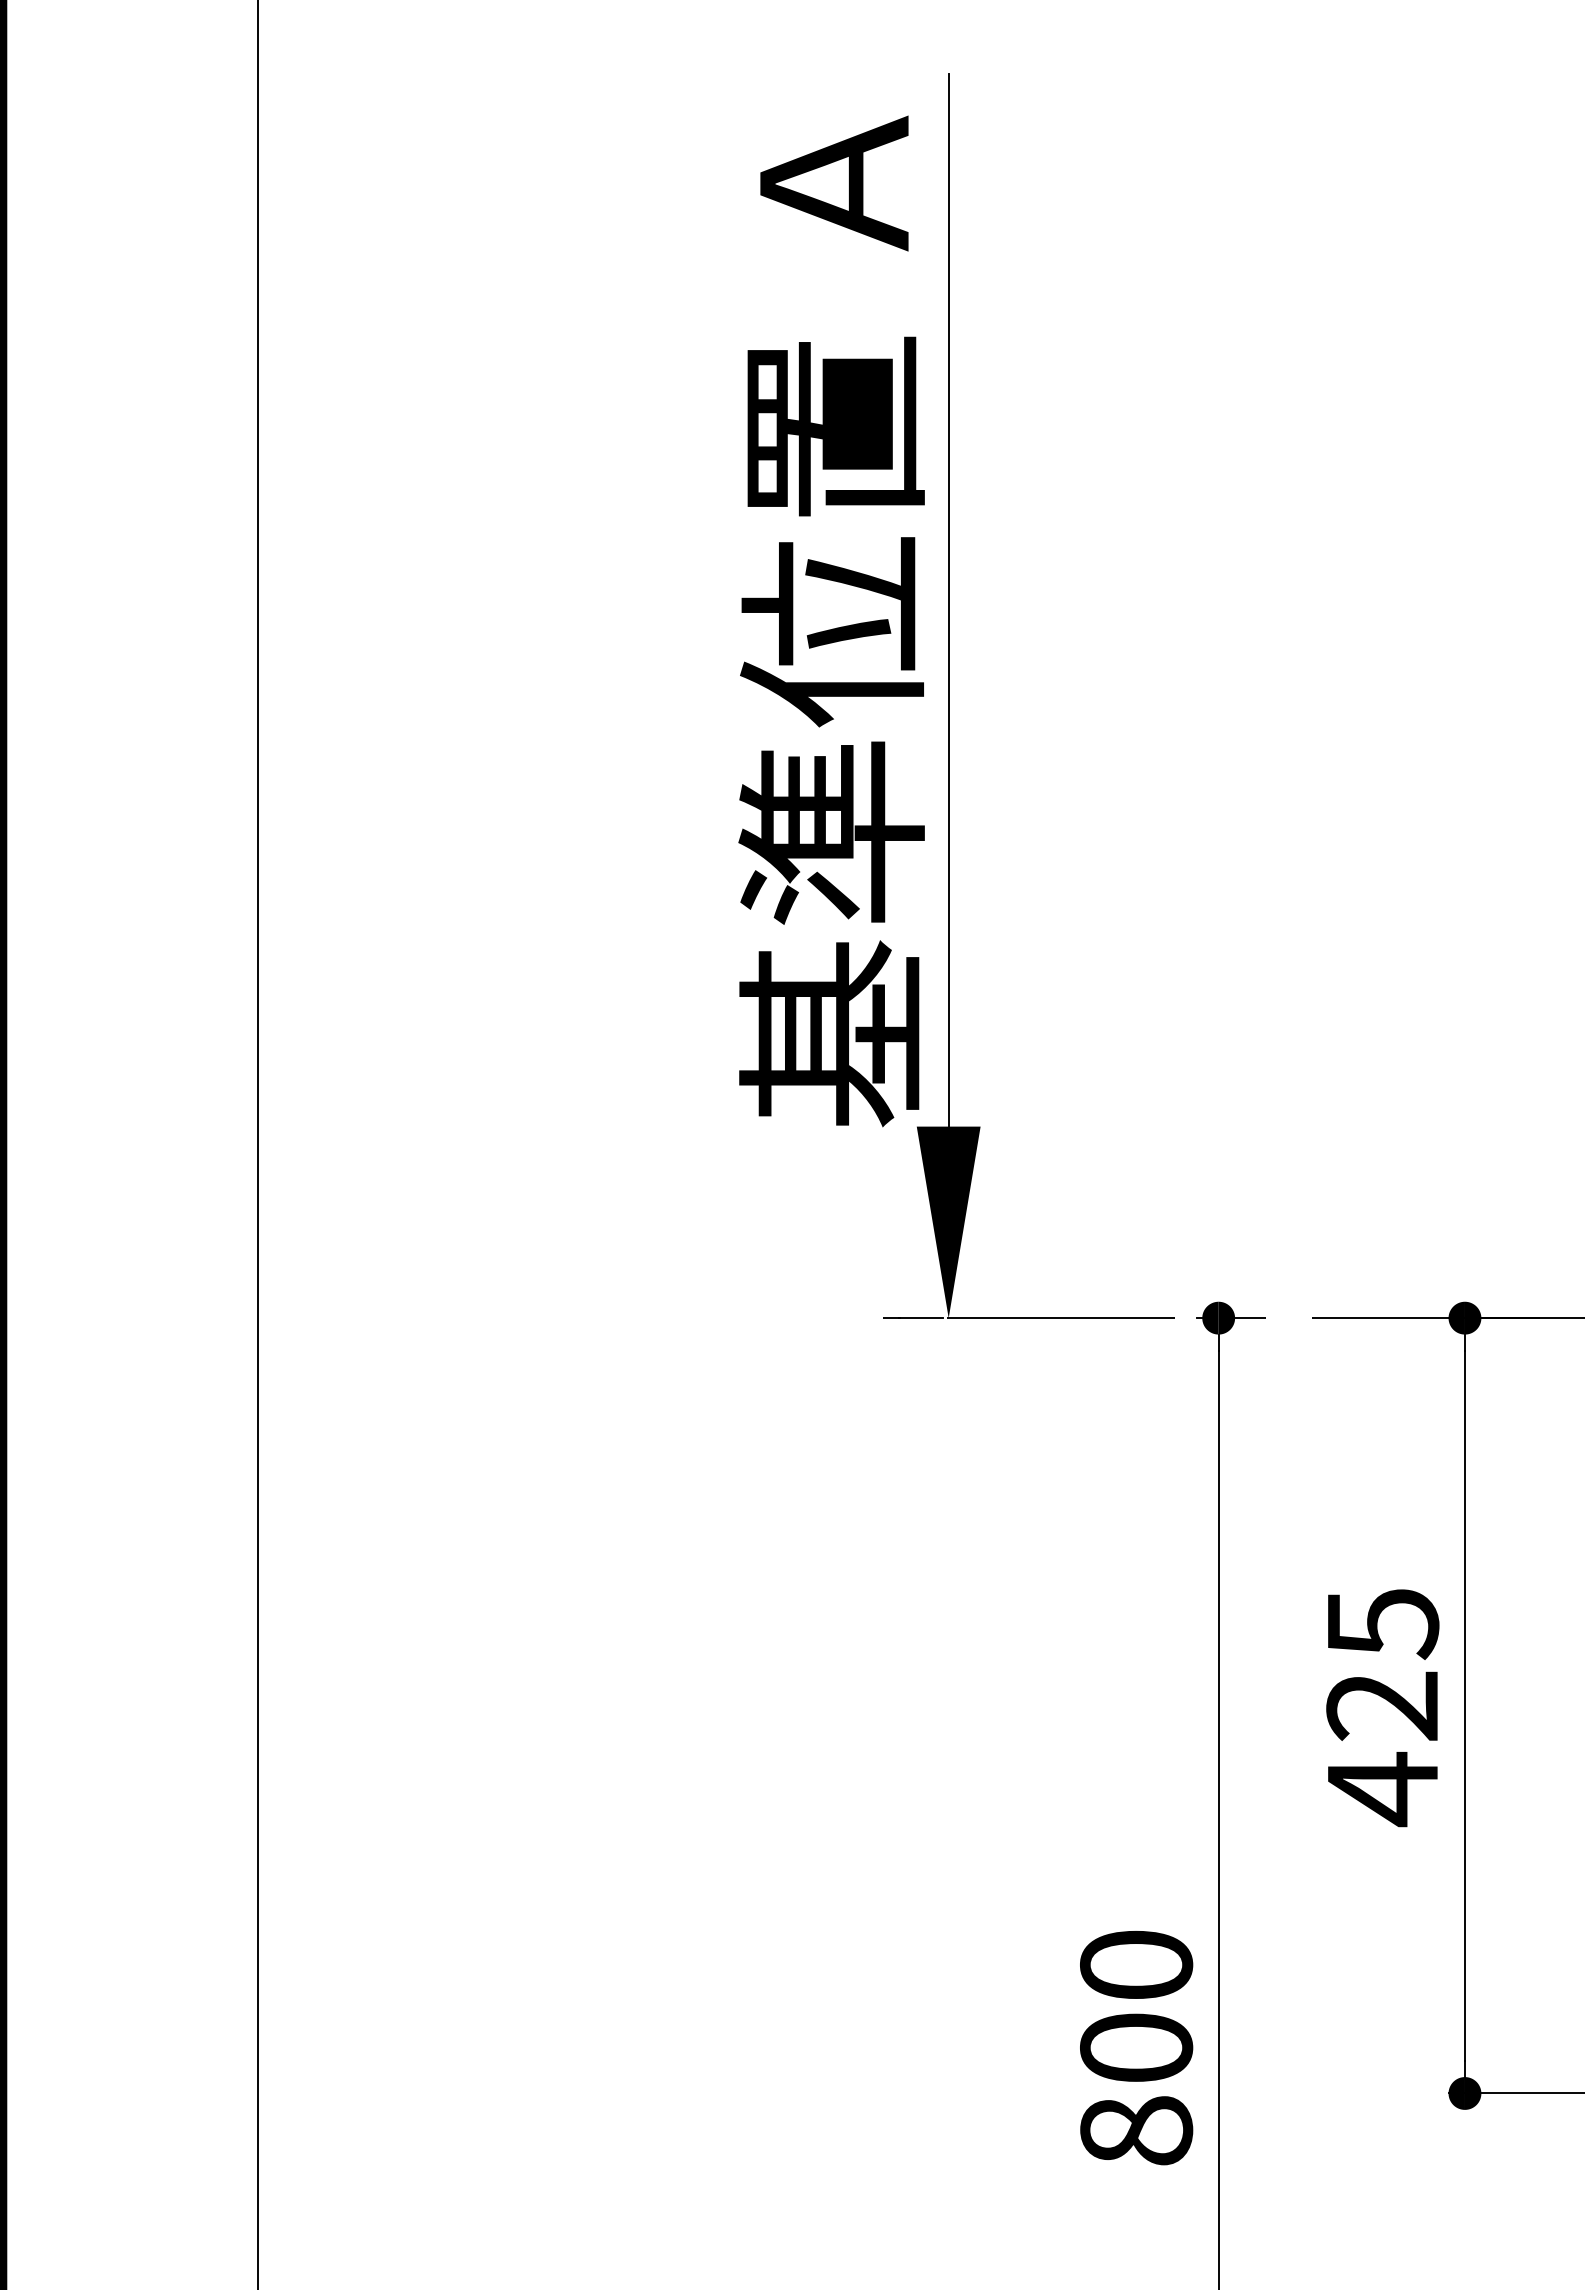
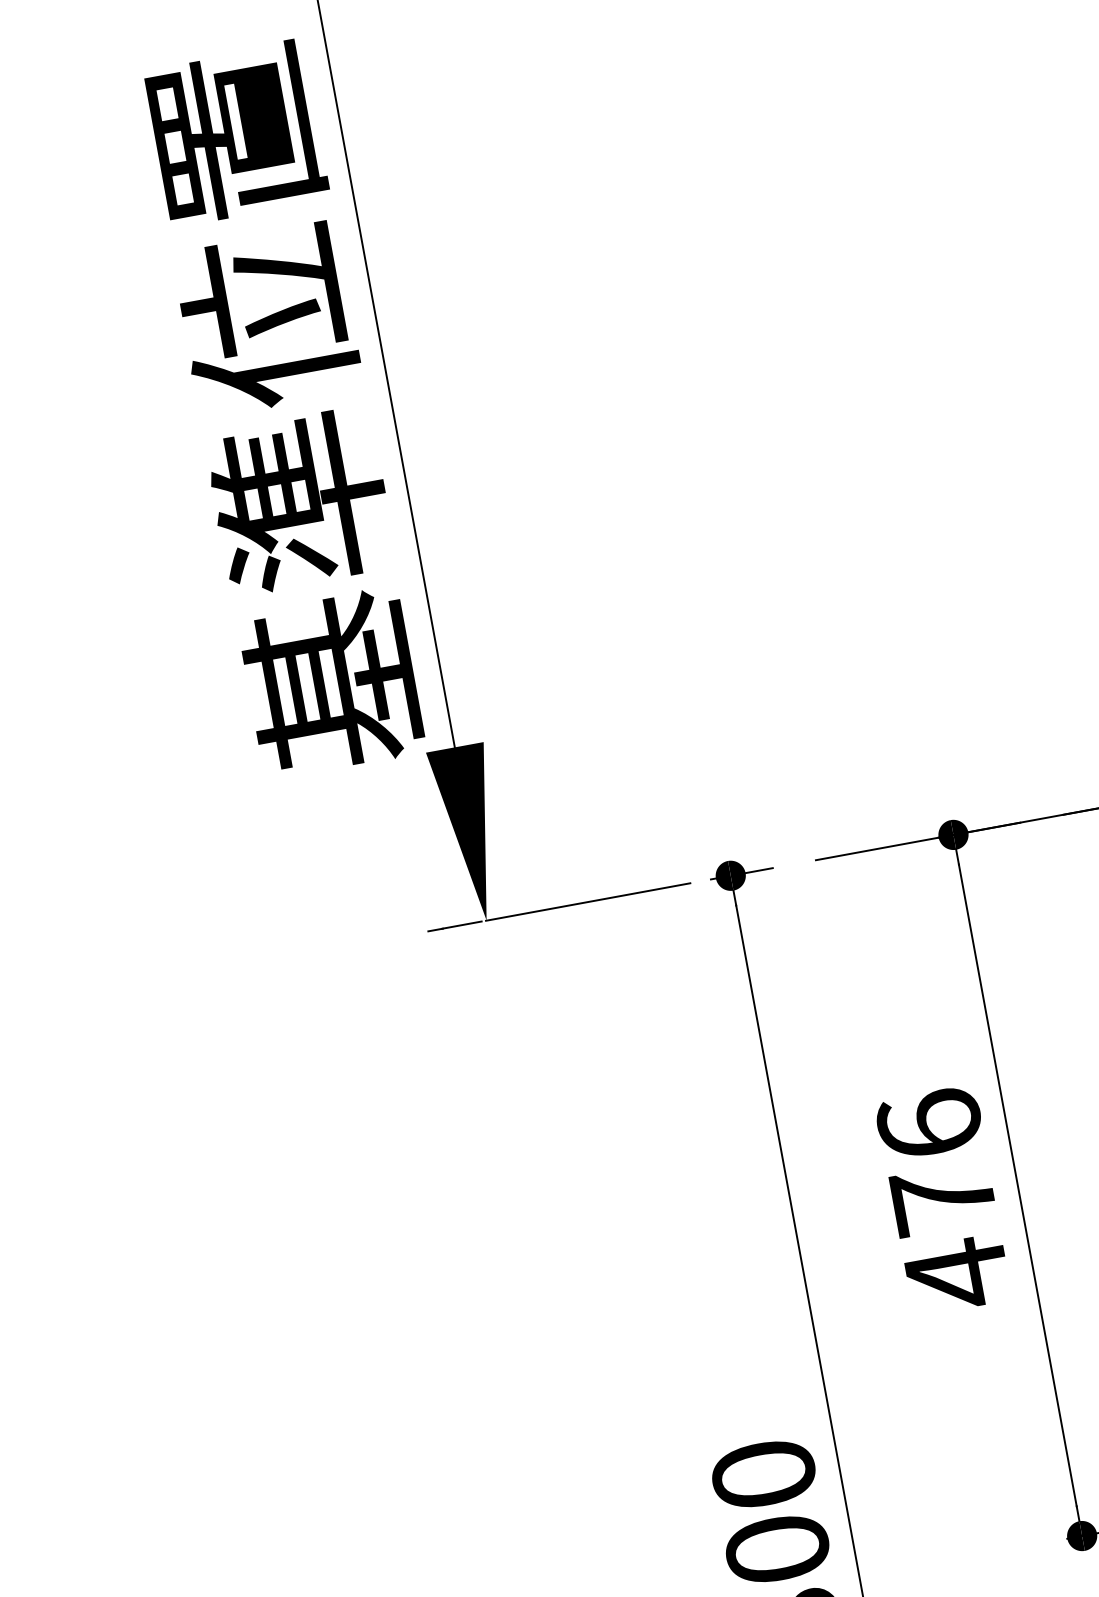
text: (1382, 1664) -> (936, 1161), 425 -> 476

